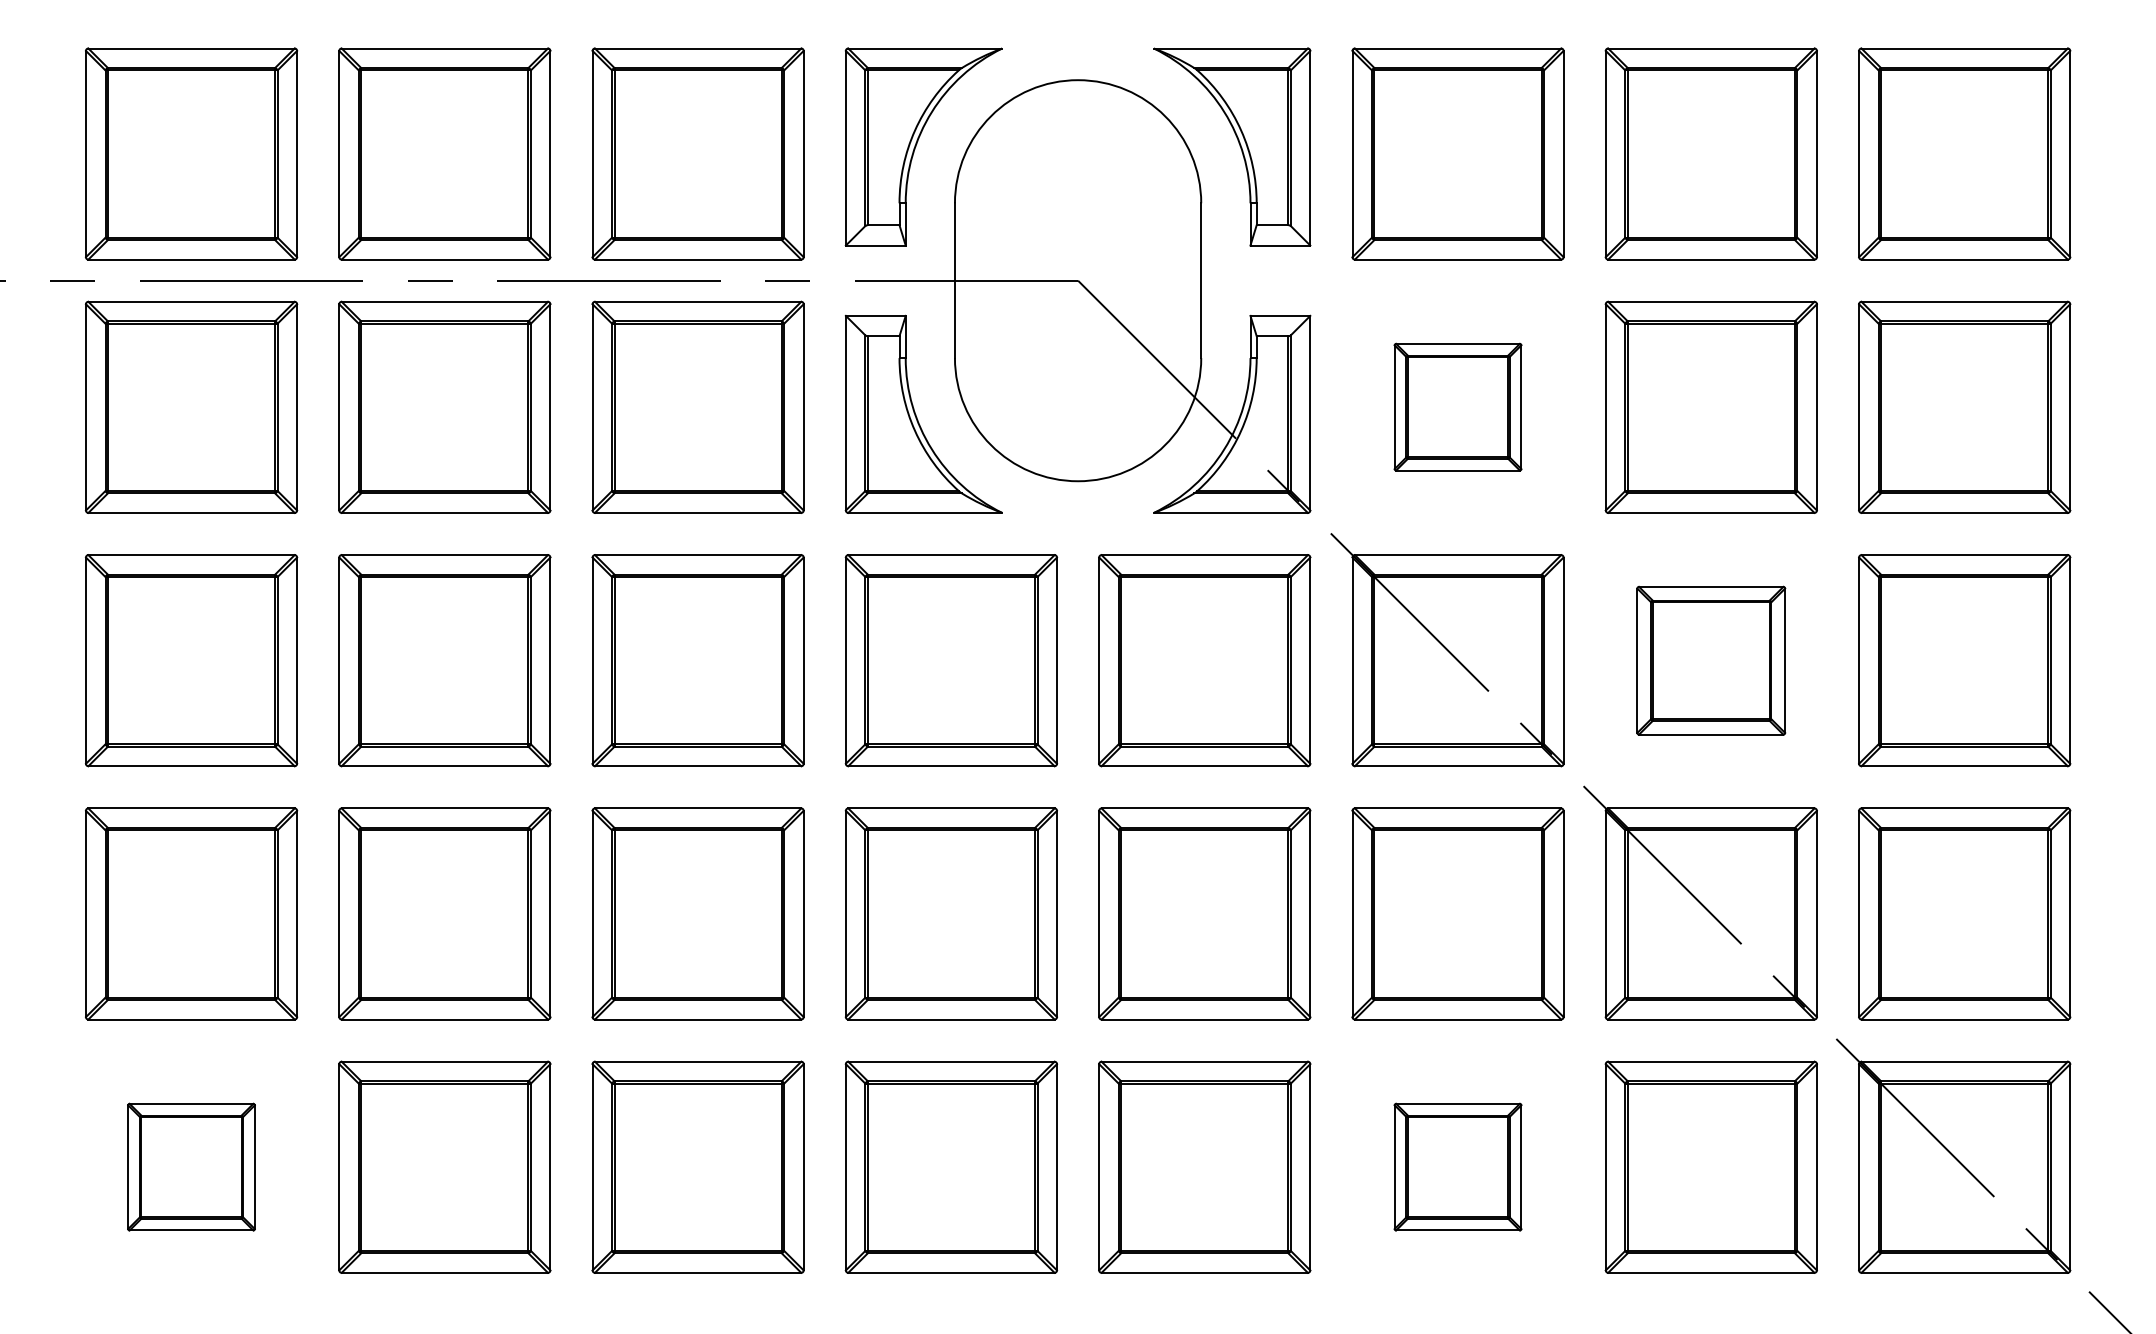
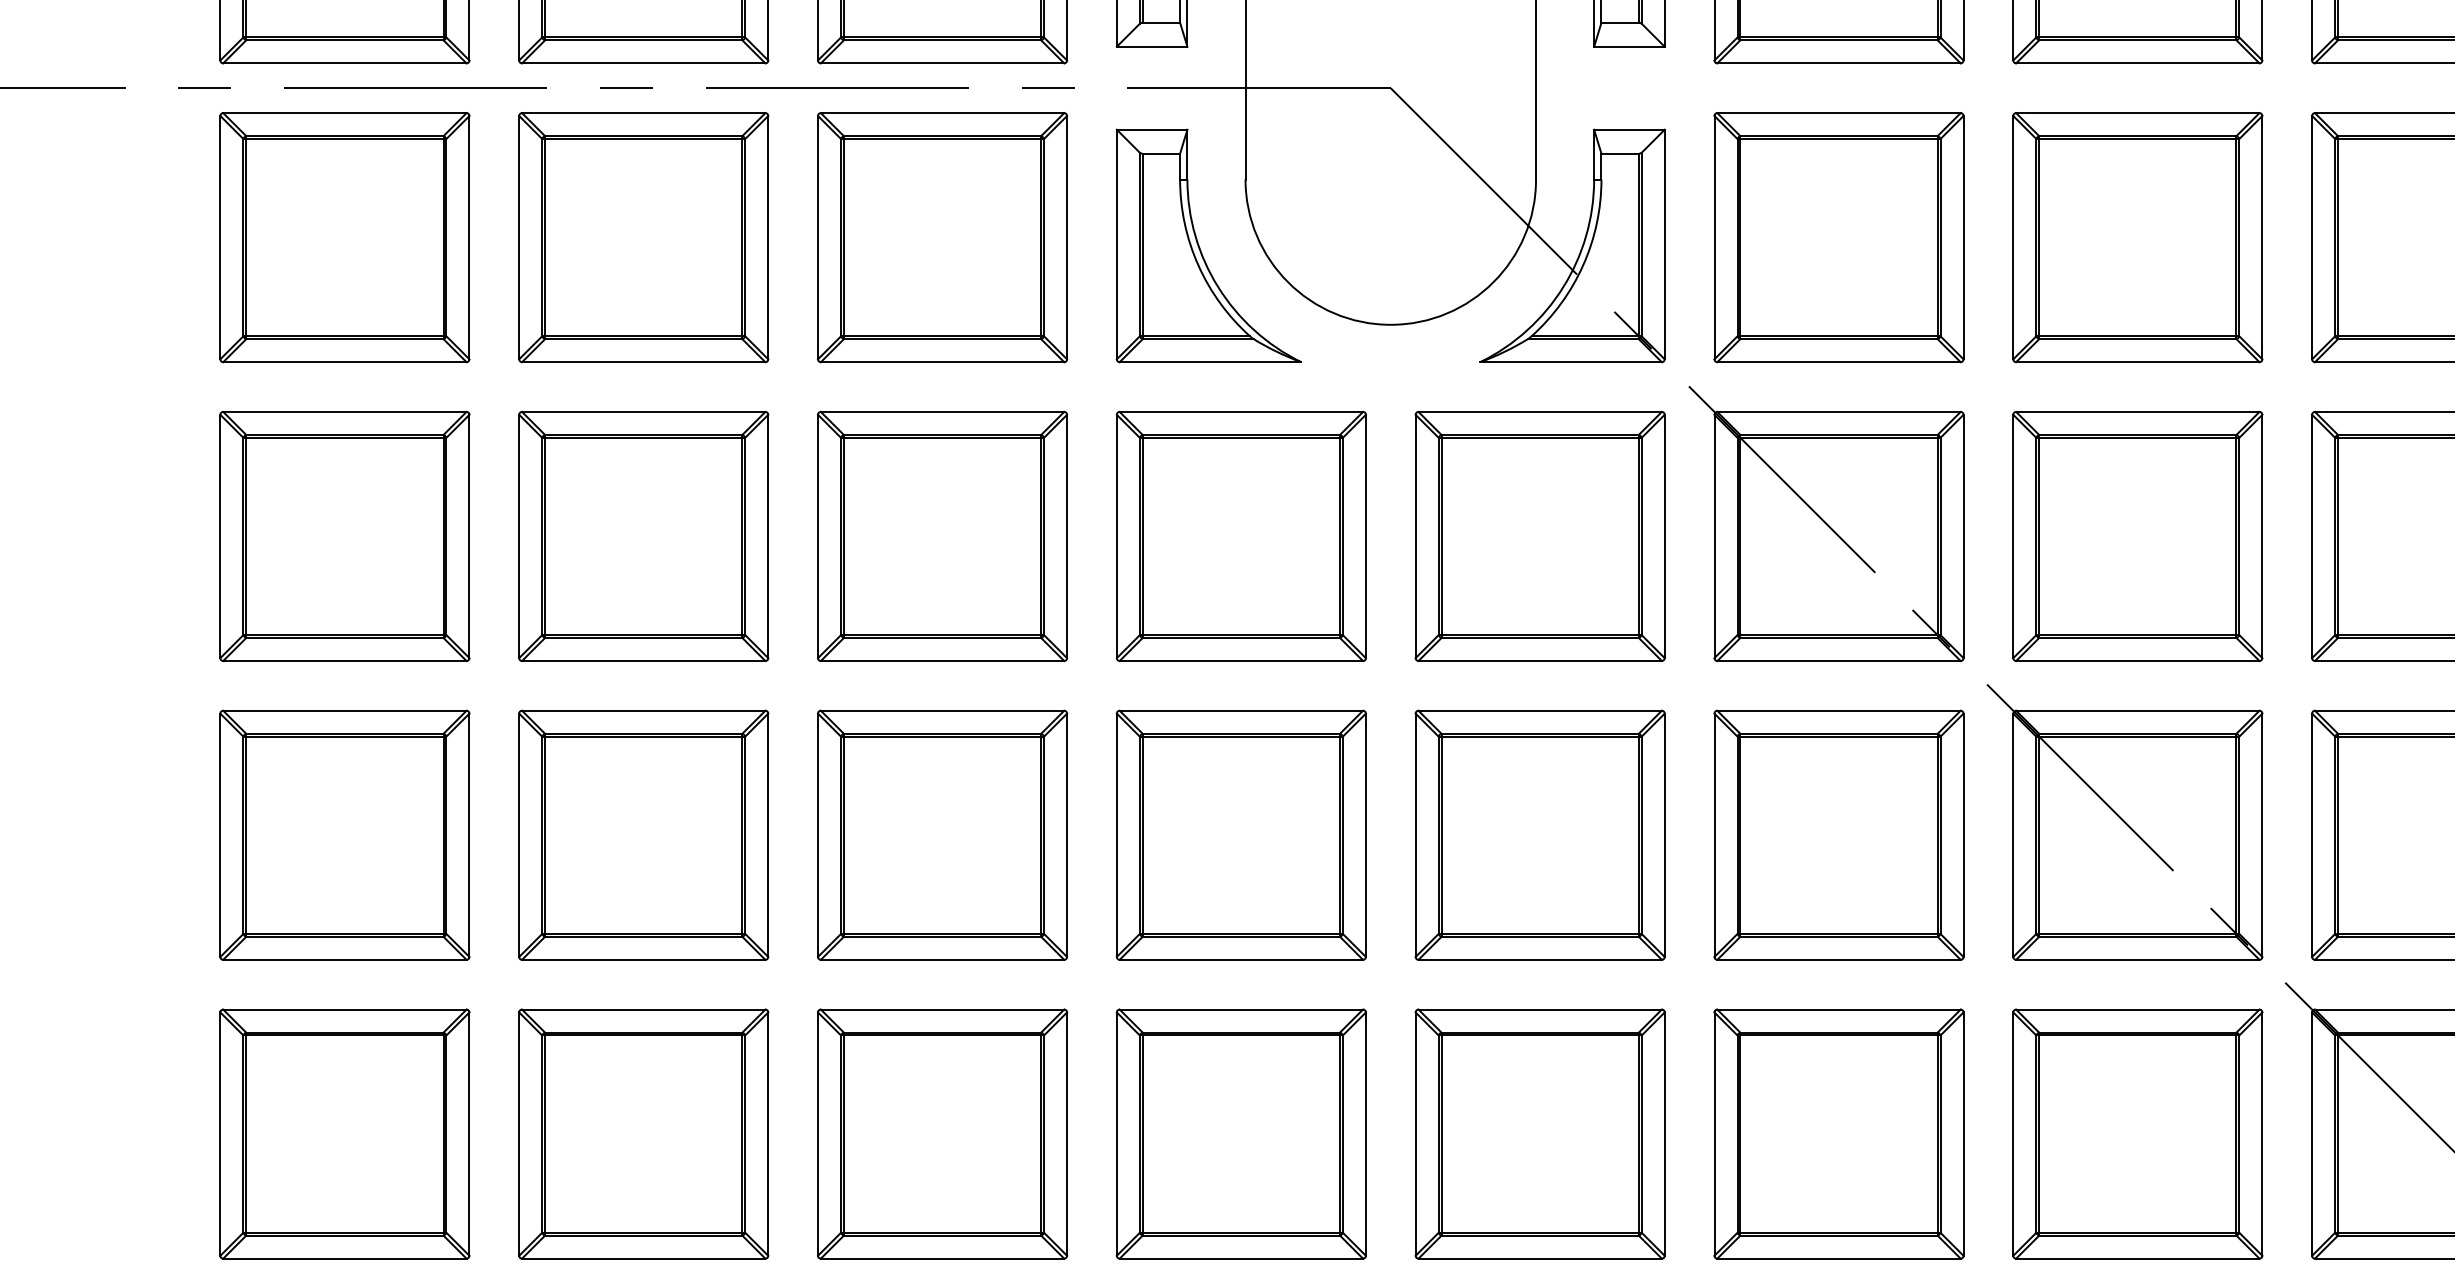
part: (1457, 406) -> (1838, 236), size x1.67
part: (1710, 660) -> (2136, 536), size x1.43
part: (191, 1166) -> (344, 1133), size x1.67
part: (1457, 1166) -> (1838, 1133), size x1.67

